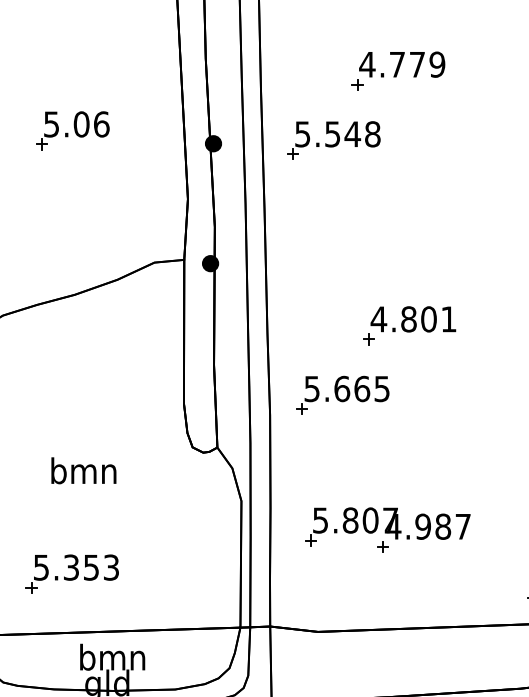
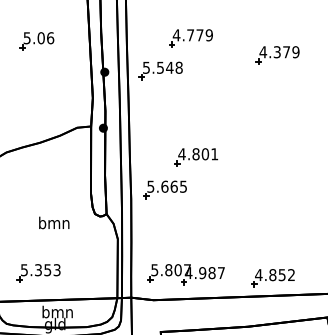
part: (71, 131) -> (36, 41), moved
text: (84, 469) -> (54, 222), moved
part: (386, 529) -> (185, 274), moved

